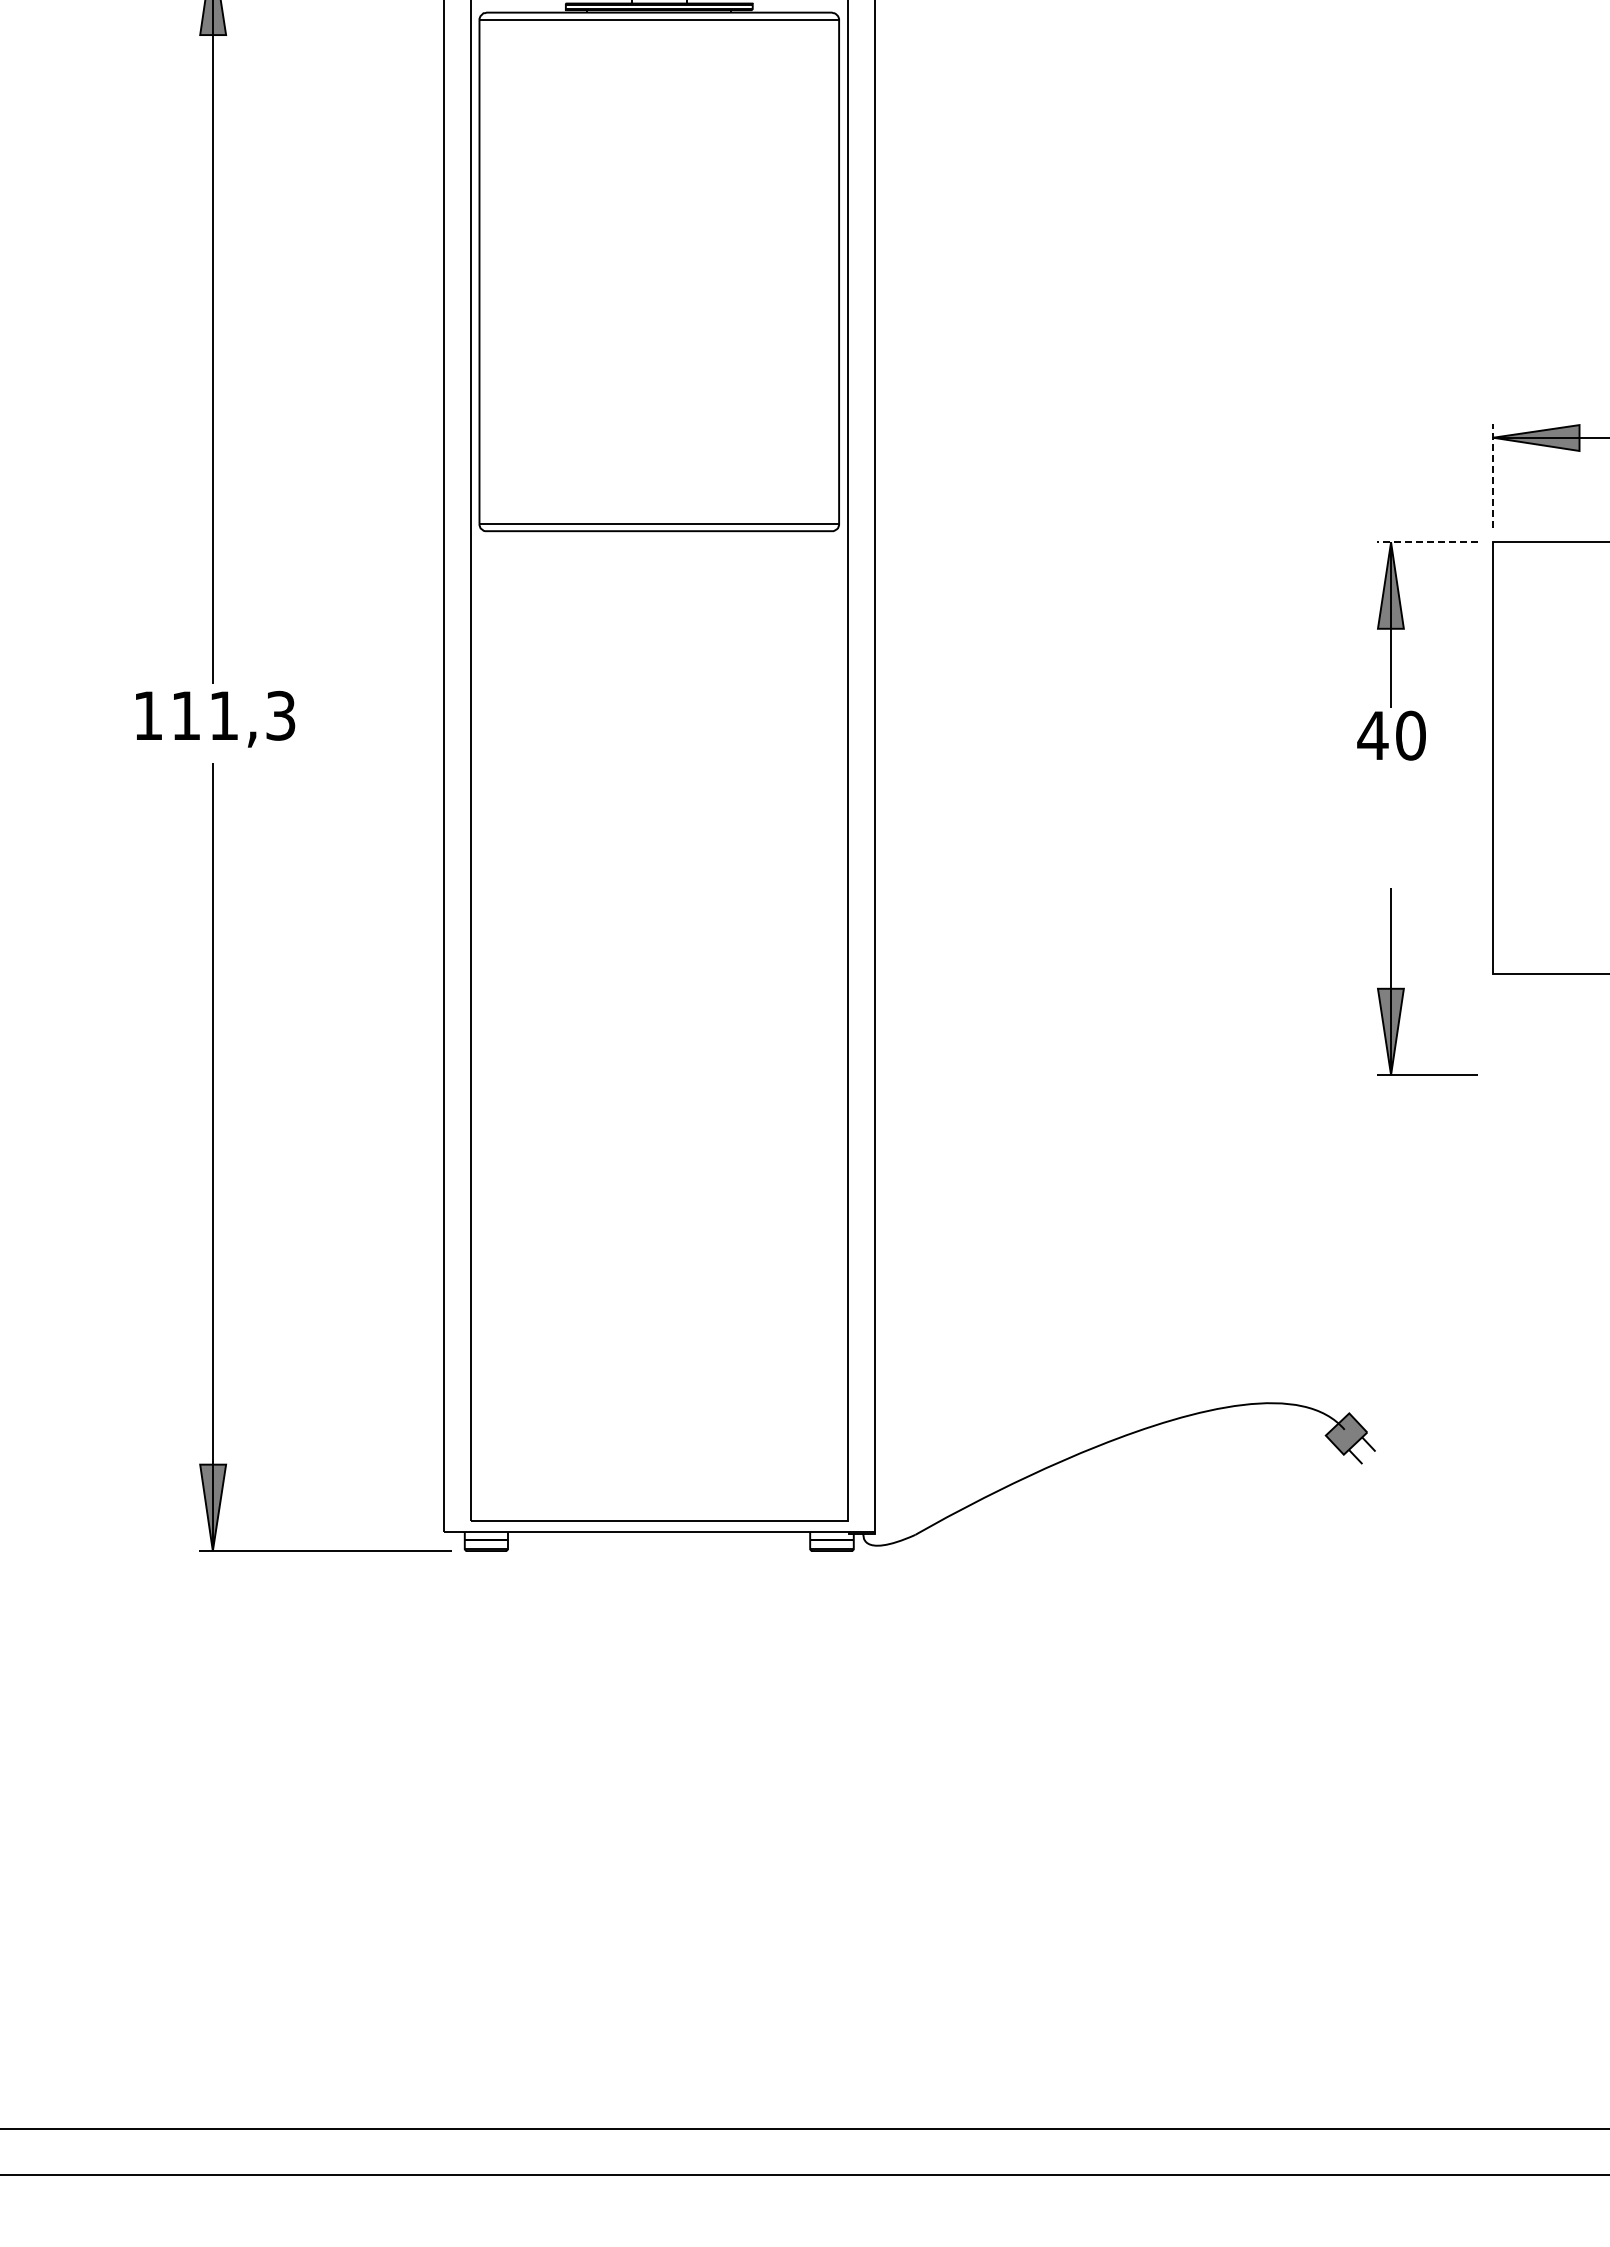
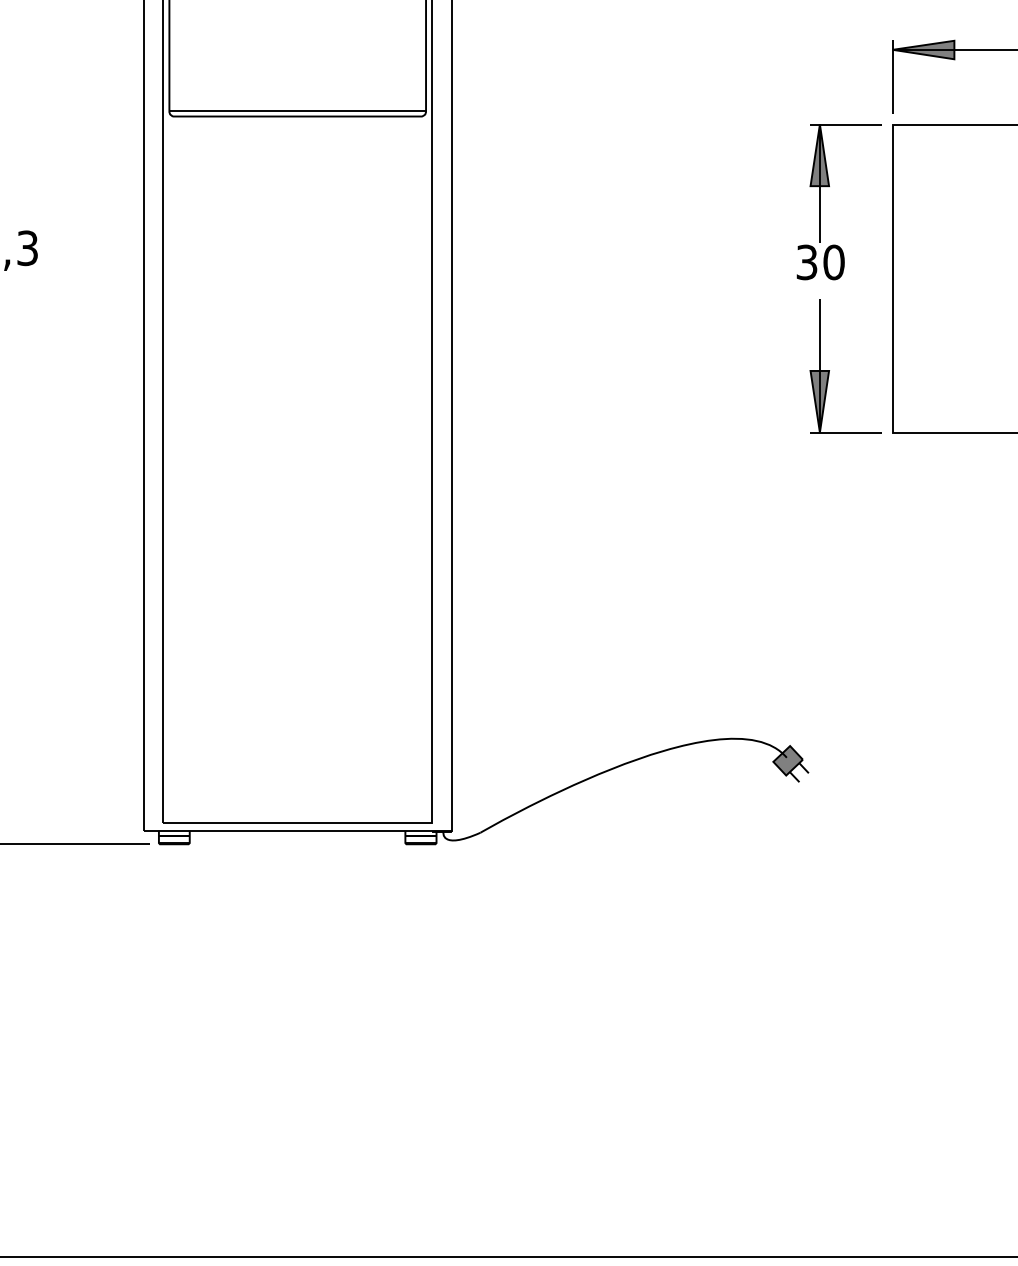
line: (1493, 475) -> (893, 76), dashed -> solid
line: (1427, 542) -> (845, 124), dashed -> solid
text: (1372, 735) -> (806, 262), 40 -> 30
part: (1404, 987) -> (829, 370), moved

